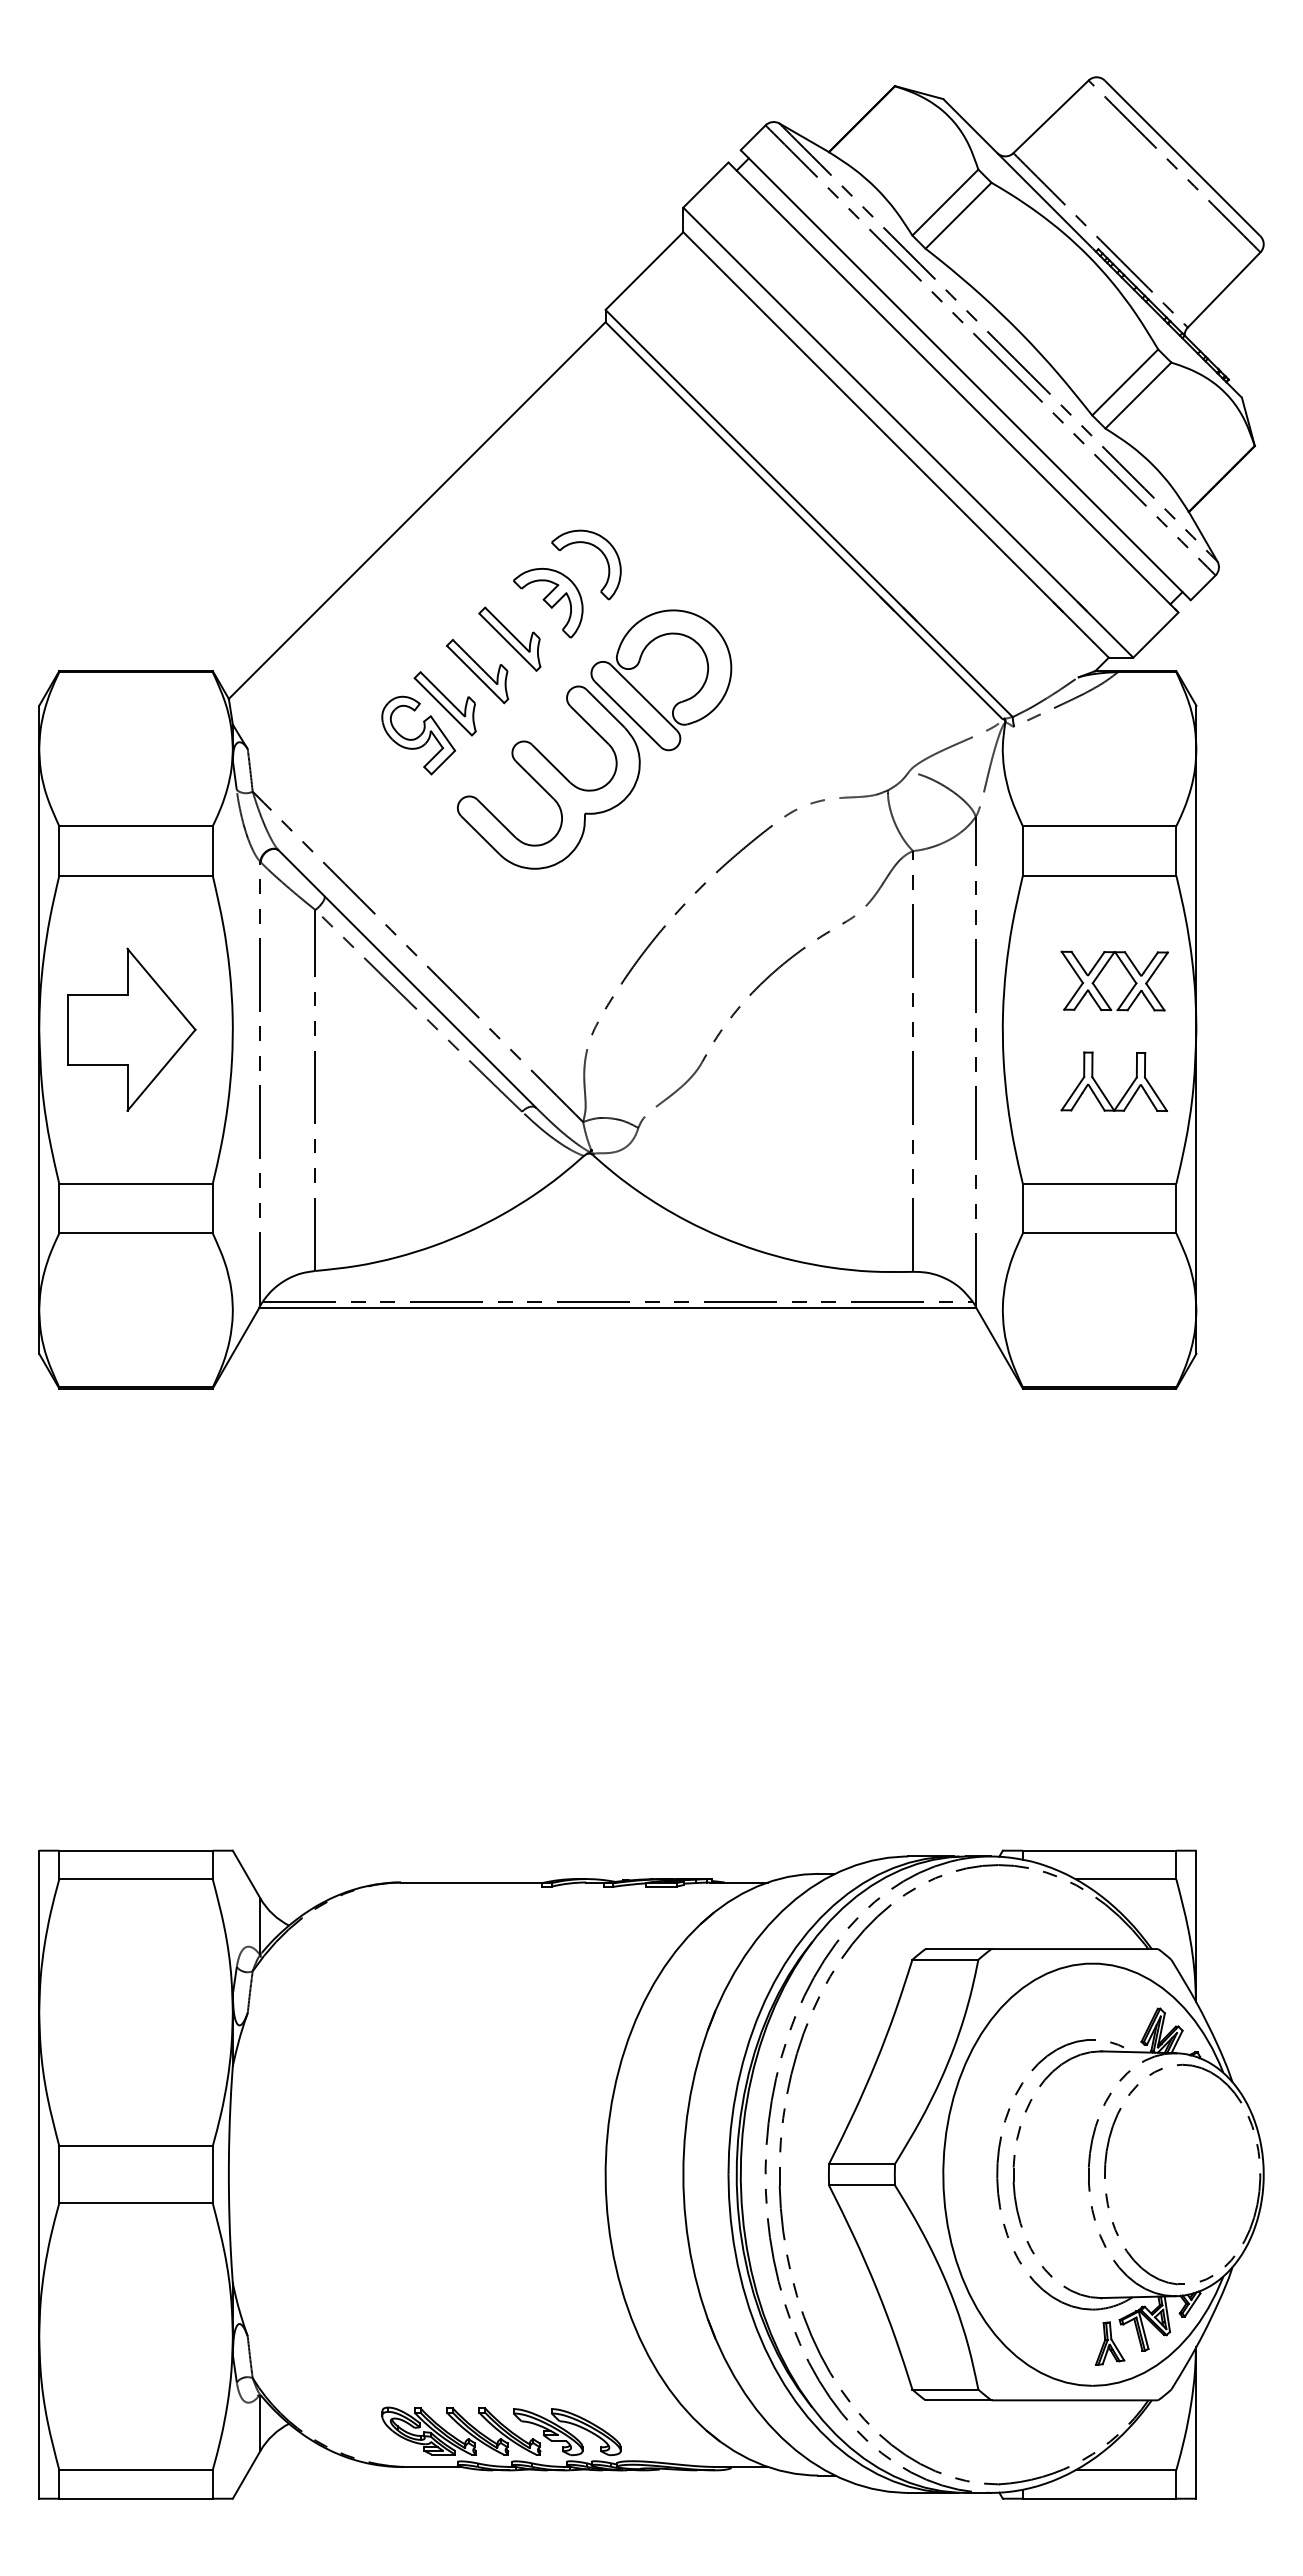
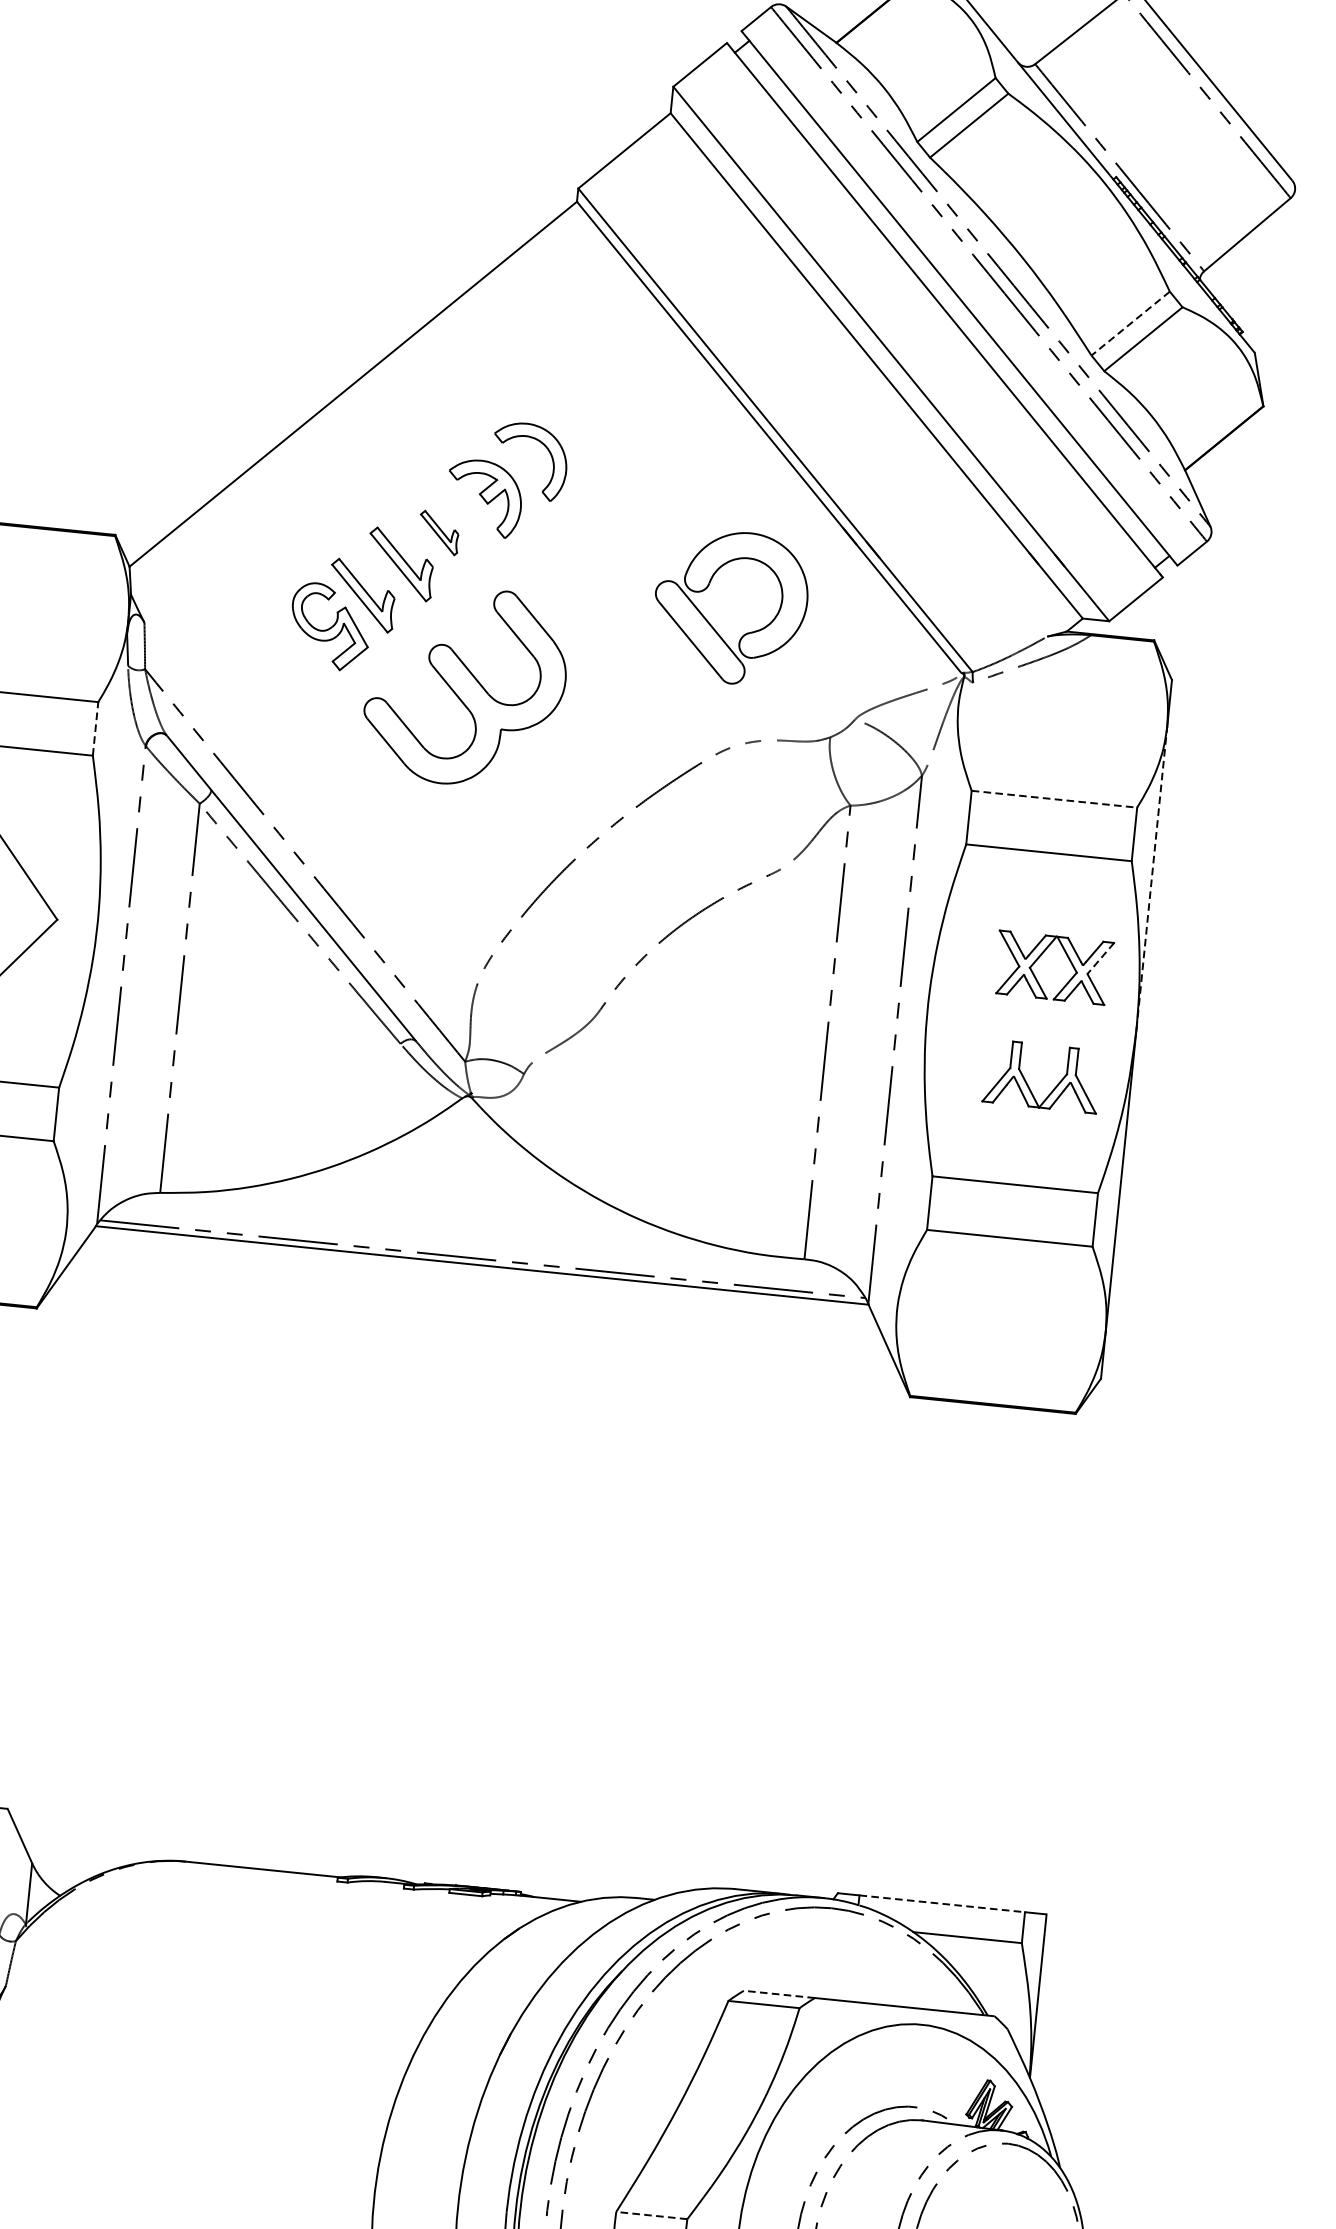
line: (1125, 382) -> (1130, 323), solid -> dashed
part: (509, 638) -> (438, 532), size x0.6
part: (644, 696) -> (710, 623), moved
line: (1099, 826) -> (1054, 799), solid -> dashed
line: (212, 851) -> (95, 729), solid -> dashed
line: (1196, 889) -> (1151, 878), solid -> dashed
line: (1157, 968) -> (1101, 959), solid -> dashed
line: (1099, 1850) -> (942, 1903), solid -> dashed
line: (958, 1949) -> (779, 1994), solid -> dashed
line: (862, 2163) -> (652, 2215), solid -> dashed

